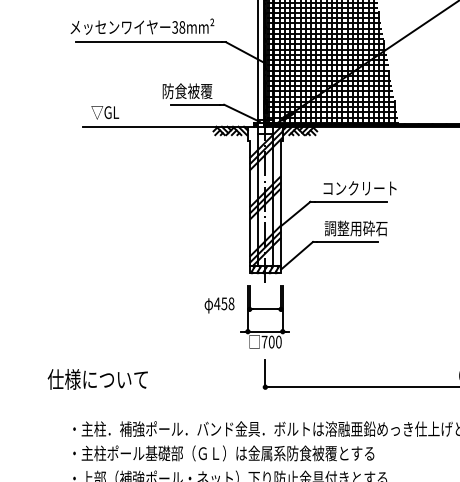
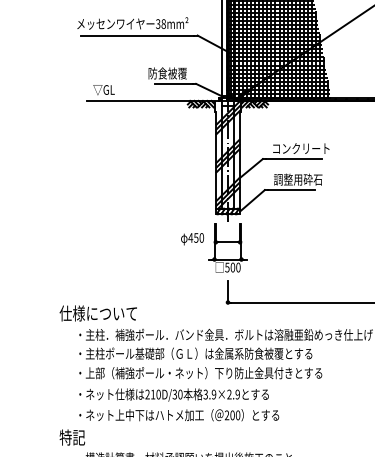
text: (231, 304) -> (201, 238), 458 -> 450
text: (264, 341) -> (227, 267), 700 -> 500
text: (96, 379) -> (97, 313), moved

